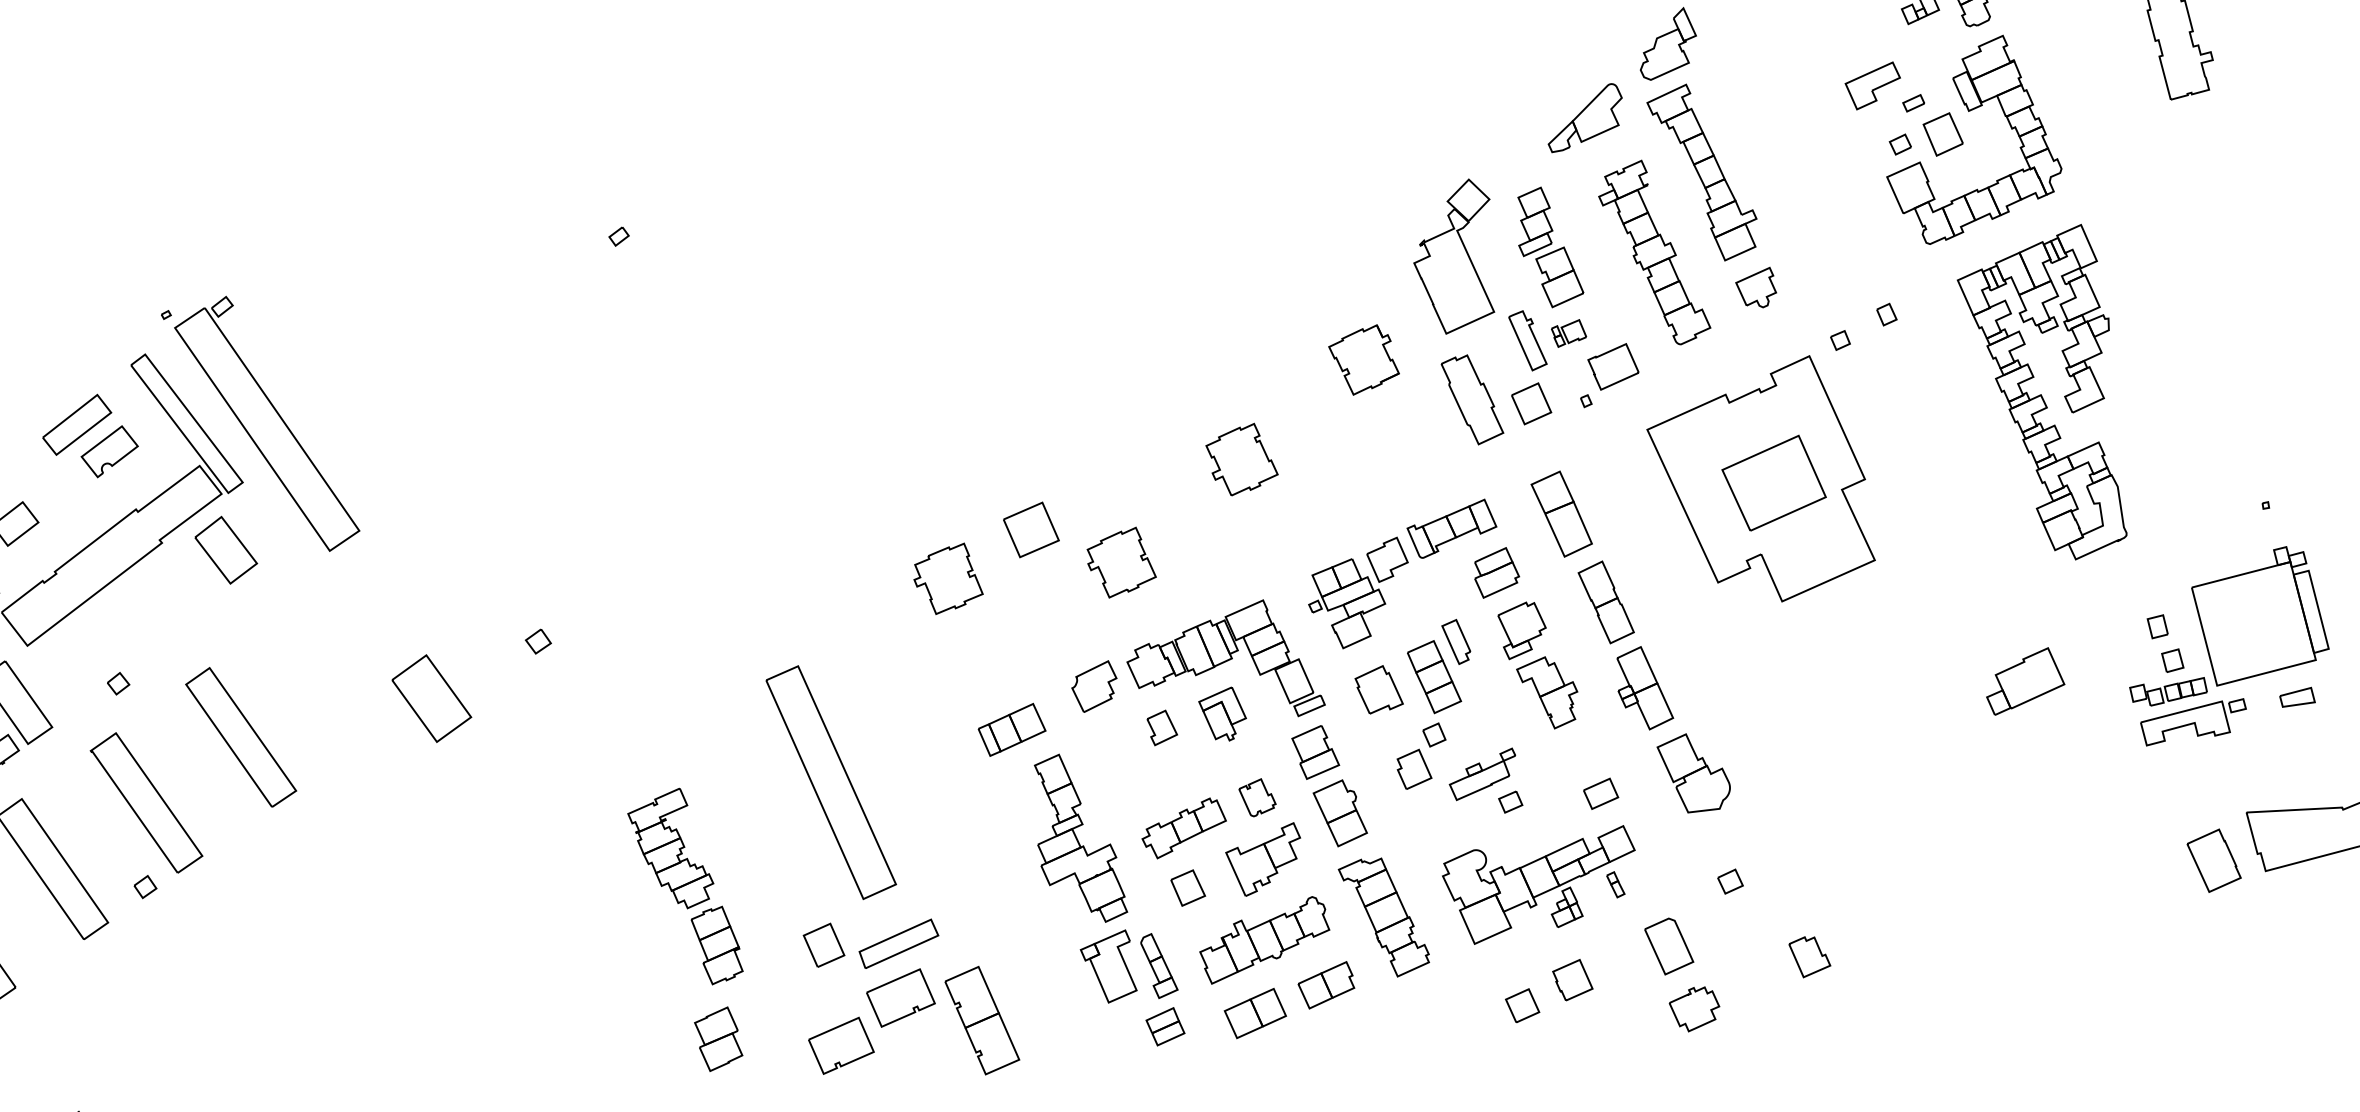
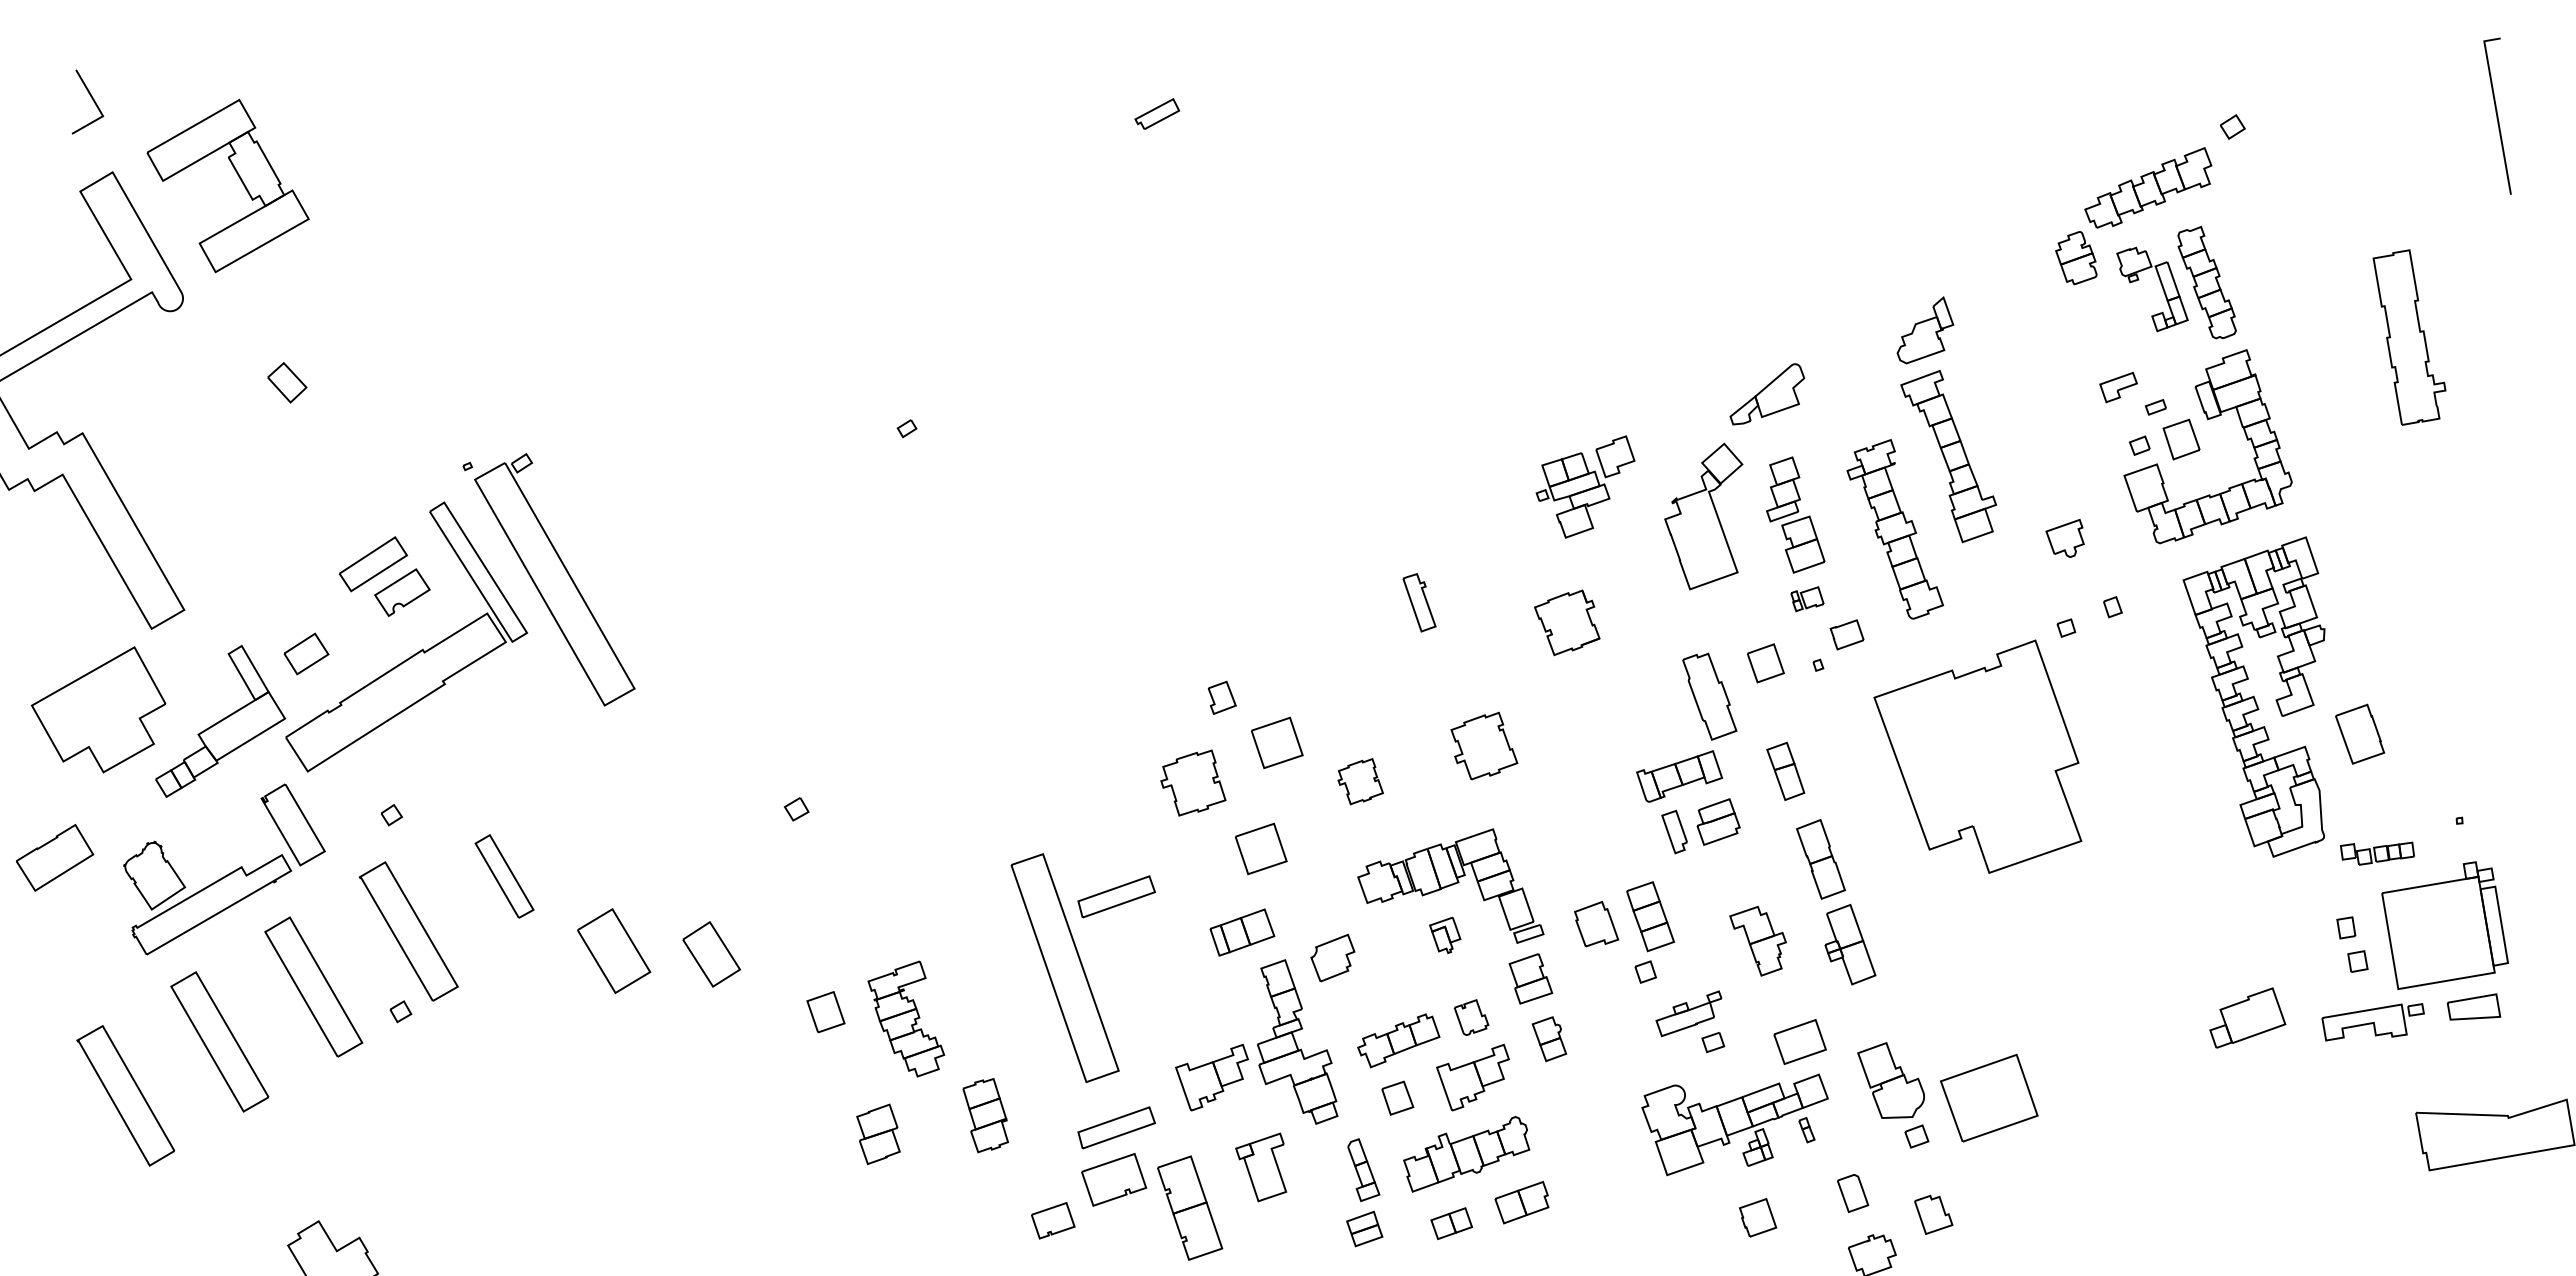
part: (1873, 86) -> (2118, 387), size x0.7
part: (1585, 118) -> (1767, 394), moved
part: (1755, 288) -> (2064, 538), moved
part: (1527, 340) -> (1419, 602), moved
part: (1364, 359) -> (1567, 622), moved
part: (1612, 366) -> (1846, 634), size x0.7
part: (1472, 399) -> (1709, 696), moved
part: (1242, 459) -> (1484, 745), moved
part: (1774, 482) -> (1989, 1097), moved
part: (1561, 514) -> (1785, 771), size x0.7
part: (226, 550) -> (711, 954), moved
part: (1121, 562) -> (1360, 781), size x0.7
part: (1359, 593) -> (1585, 486), moved
part: (1522, 630) -> (1738, 879), removed
part: (1023, 641) -> (1260, 848), added
part: (1456, 641) -> (1674, 831), moved
part: (2024, 680) -> (2247, 1017), moved
part: (1094, 686) -> (1332, 957), moved
part: (2168, 692) -> (2377, 853), moved
part: (432, 697) -> (614, 950), moved
part: (2296, 697) -> (2473, 1006), size x1.6
part: (878, 703) -> (1116, 896), added
part: (1222, 714) -> (1444, 935), size x0.7
part: (1162, 727) -> (1222, 697), moved
part: (241, 737) -> (504, 876), size x0.6
part: (1414, 769) -> (1623, 1003), removed
part: (1693, 772) -> (1890, 1080), moved
part: (1601, 793) -> (1800, 1041), size x1.6
part: (1340, 812) -> (1549, 1038), size x0.7
part: (2214, 859) -> (2360, 733), moved
part: (992, 883) -> (1211, 1077), added
part: (1383, 917) -> (1582, 1142), removed
part: (716, 945) -> (985, 1115), moved
part: (823, 945) -> (825, 1012), moved
part: (1668, 946) -> (1852, 1193), size x0.7
part: (1809, 956) -> (1933, 1214), moved
part: (1108, 967) -> (1261, 1167), moved
part: (1522, 1005) -> (1707, 1237), removed
part: (1255, 1013) -> (1451, 1223), size x0.7
part: (718, 1039) -> (878, 1134), moved
part: (840, 1045) -> (1052, 1220), size x0.7

